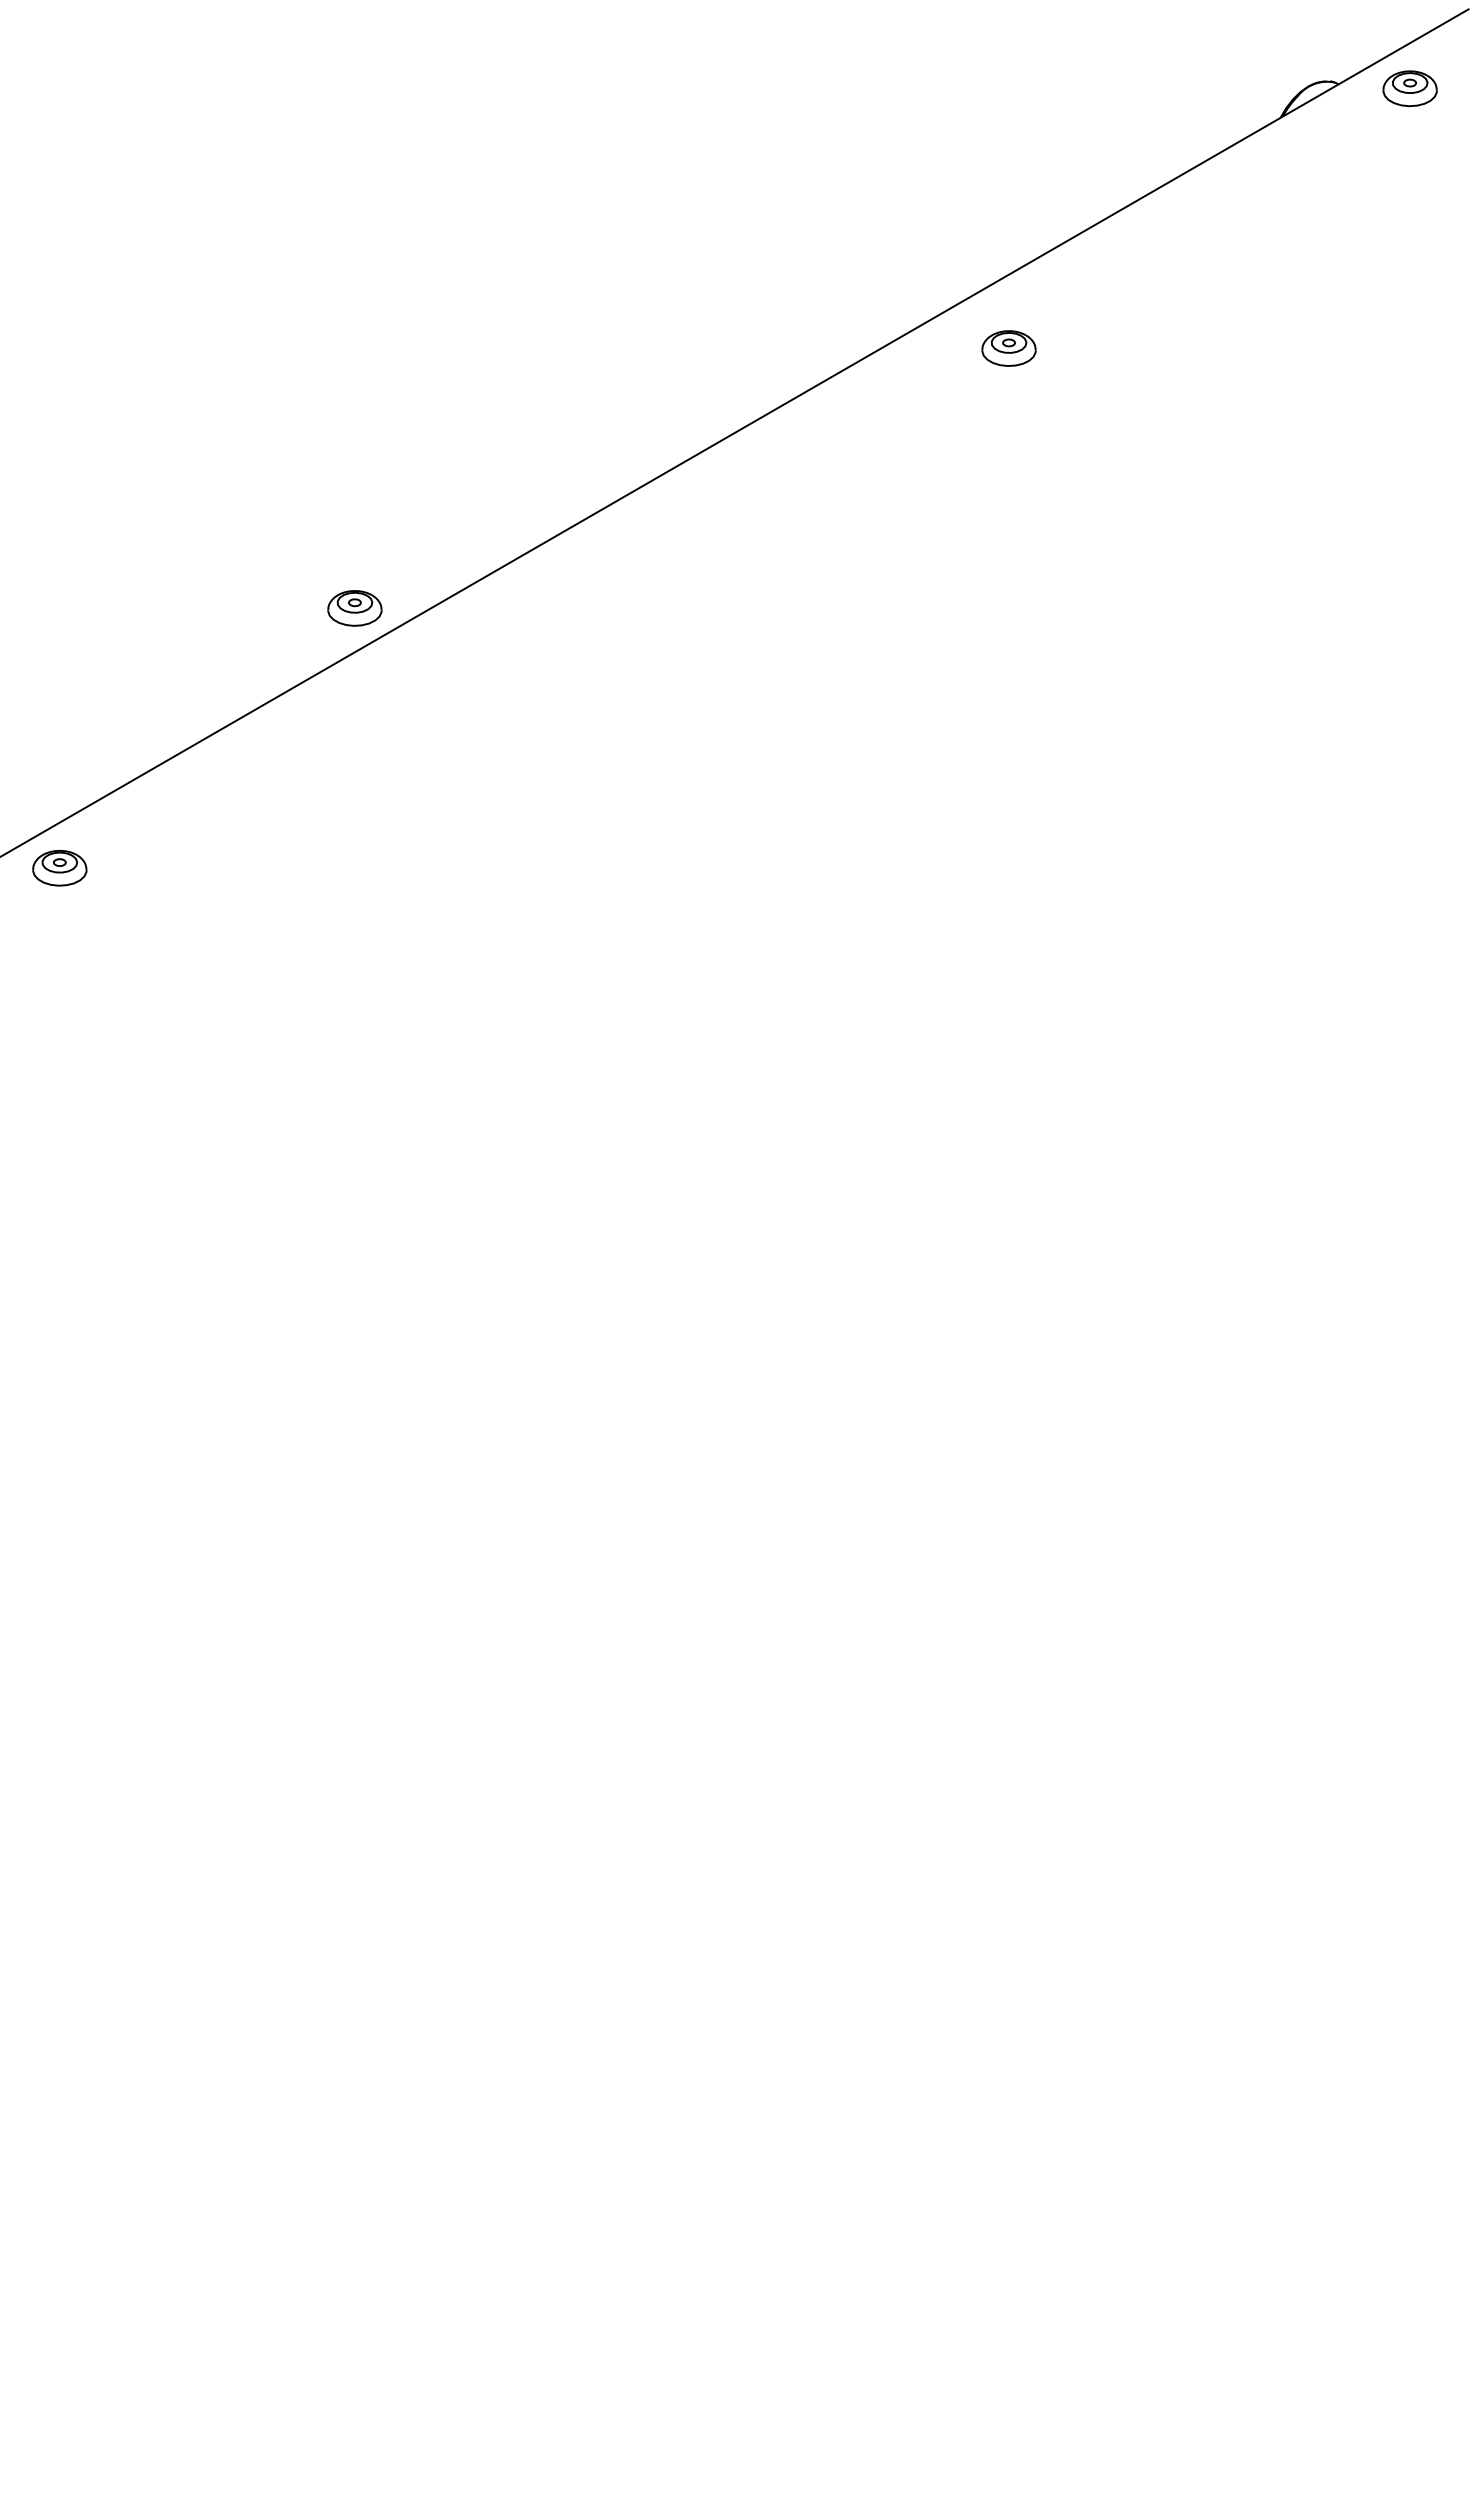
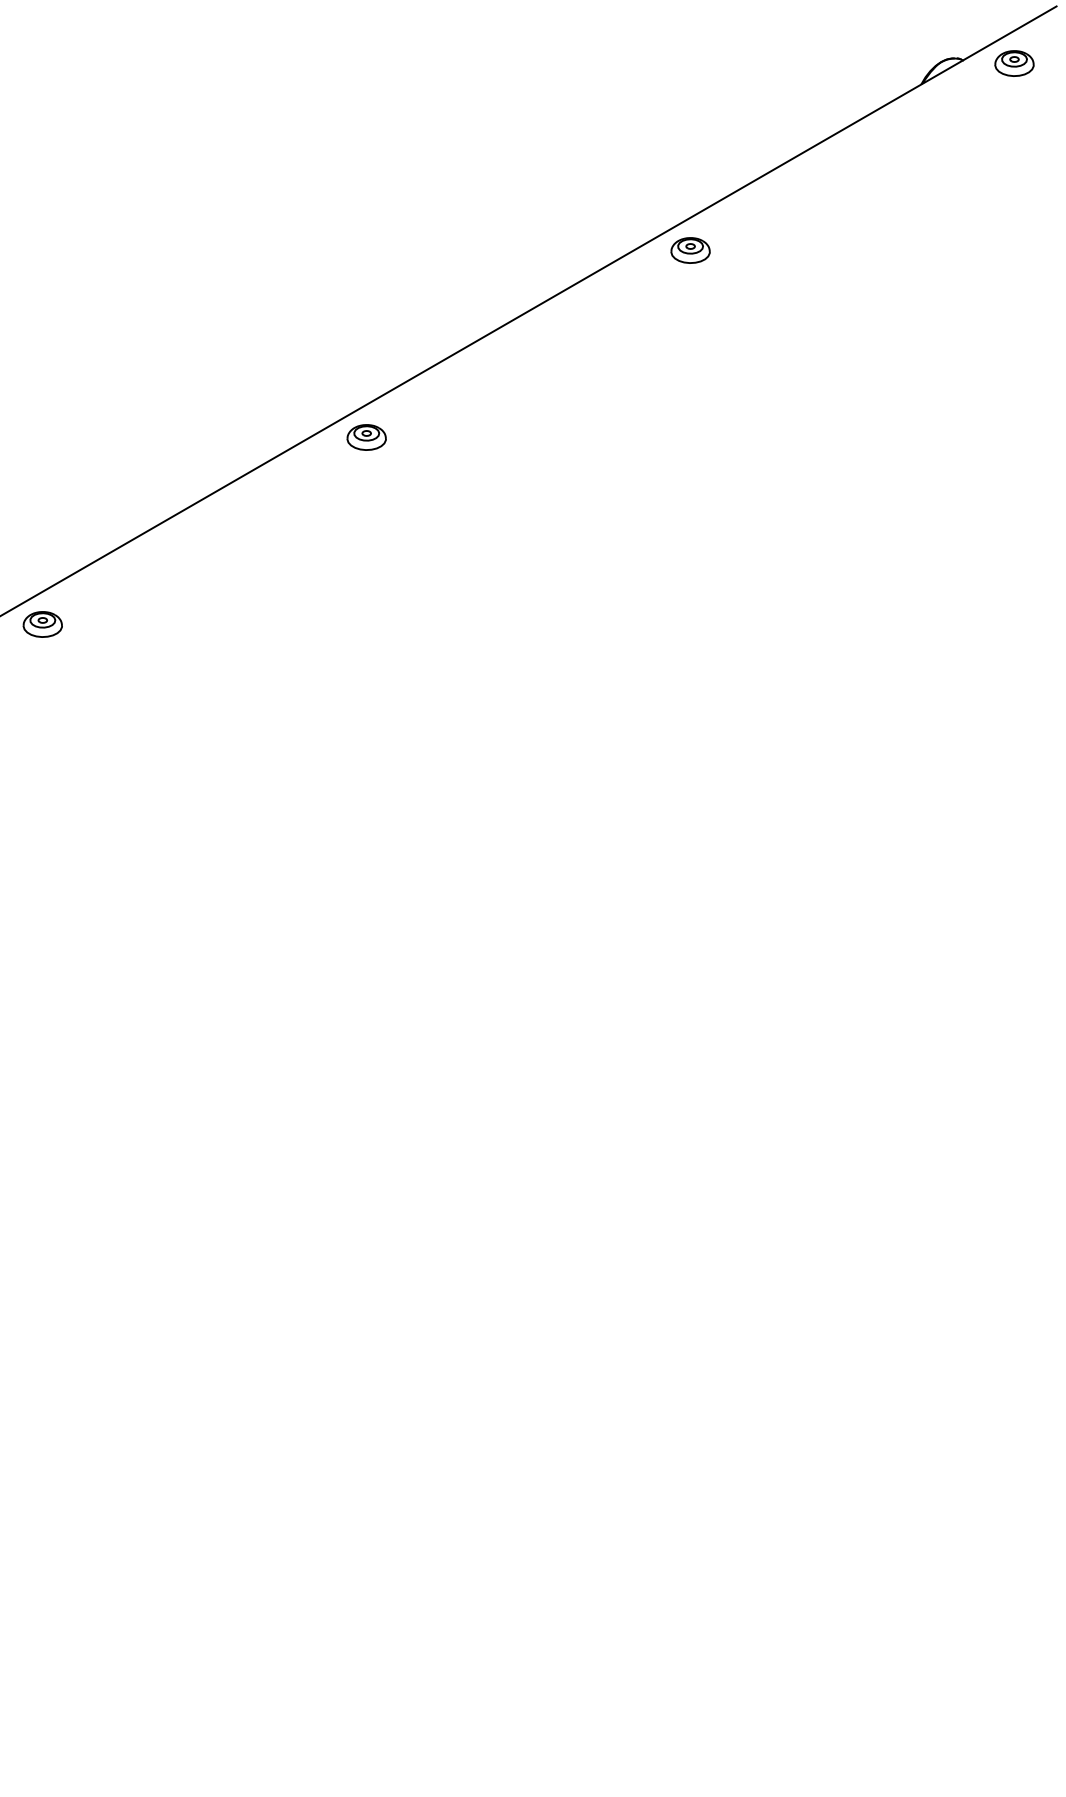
part: (1008, 348) -> (690, 250), moved
part: (354, 608) -> (366, 437), moved

